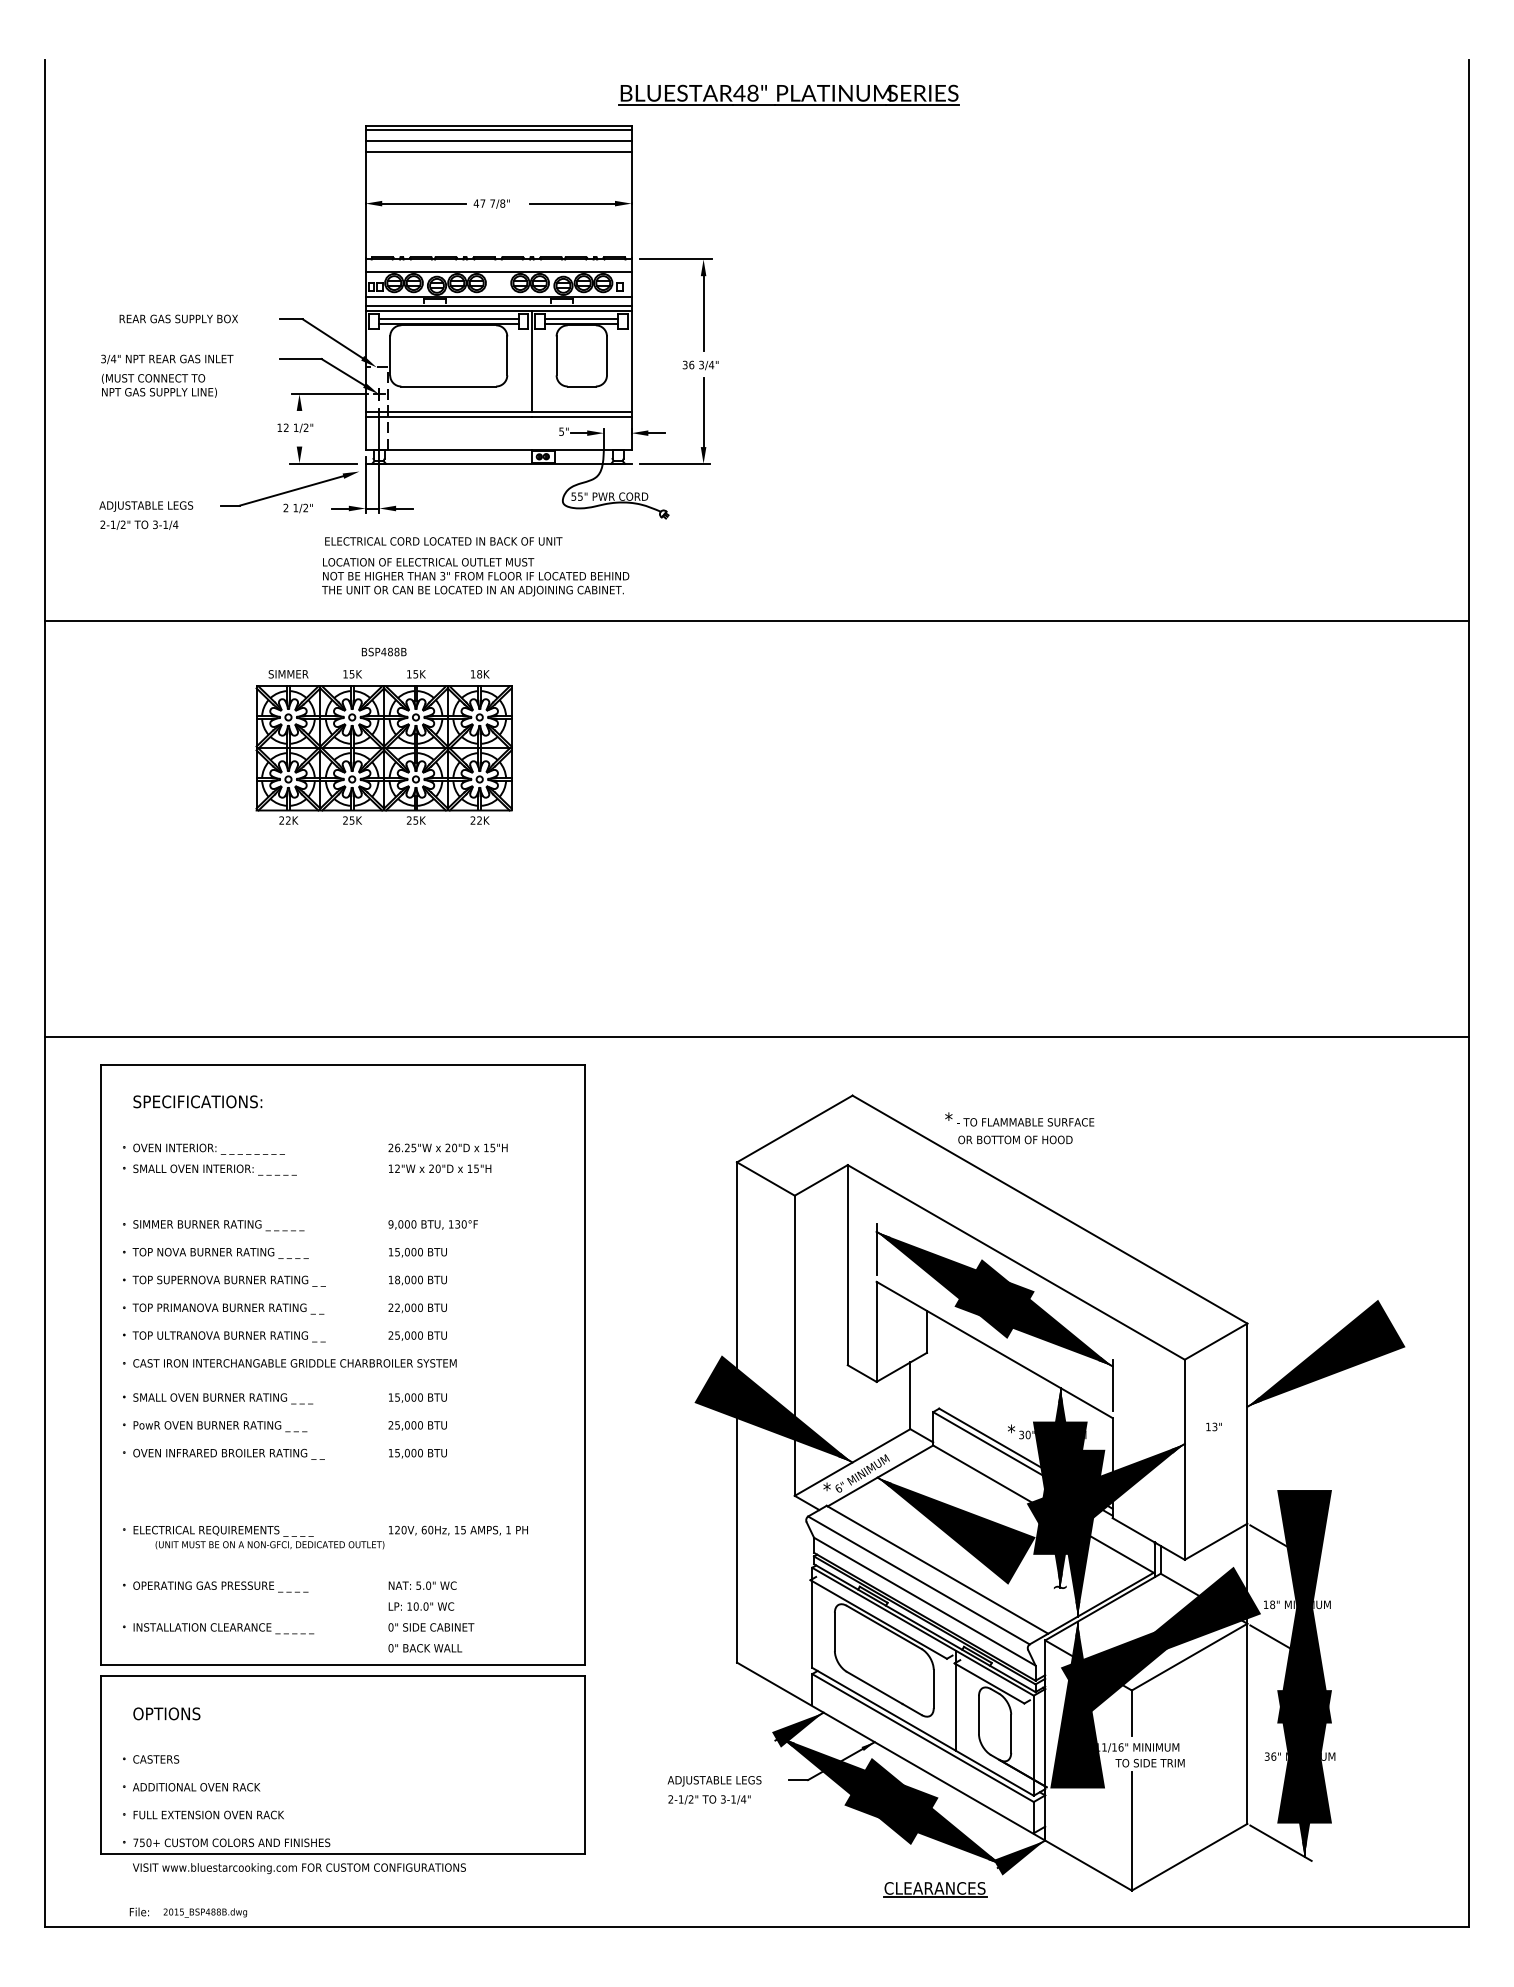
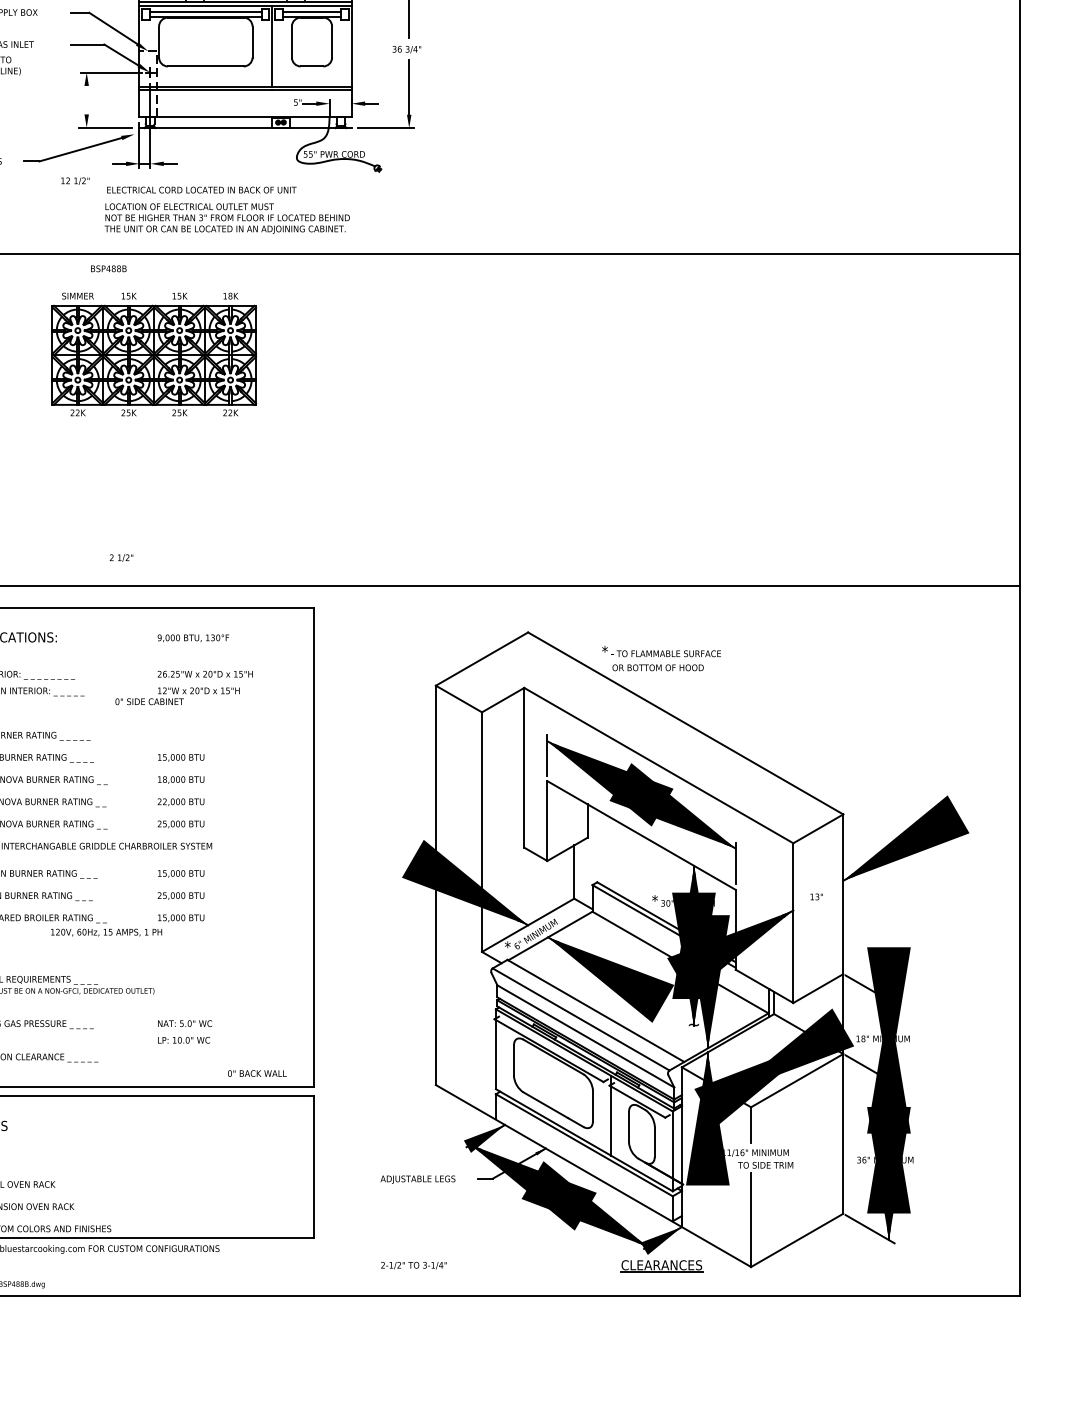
text: (295, 427) -> (75, 180), moved
text: (297, 508) -> (121, 558), moved
text: (384, 651) -> (109, 268), moved
text: (432, 1224) -> (192, 637), moved
text: (458, 1530) -> (106, 932), moved
text: (431, 1627) -> (149, 701), moved
text: (425, 1648) -> (257, 1073), moved
text: (709, 1799) -> (413, 1265), moved
part: (935, 1889) -> (662, 1266), moved

